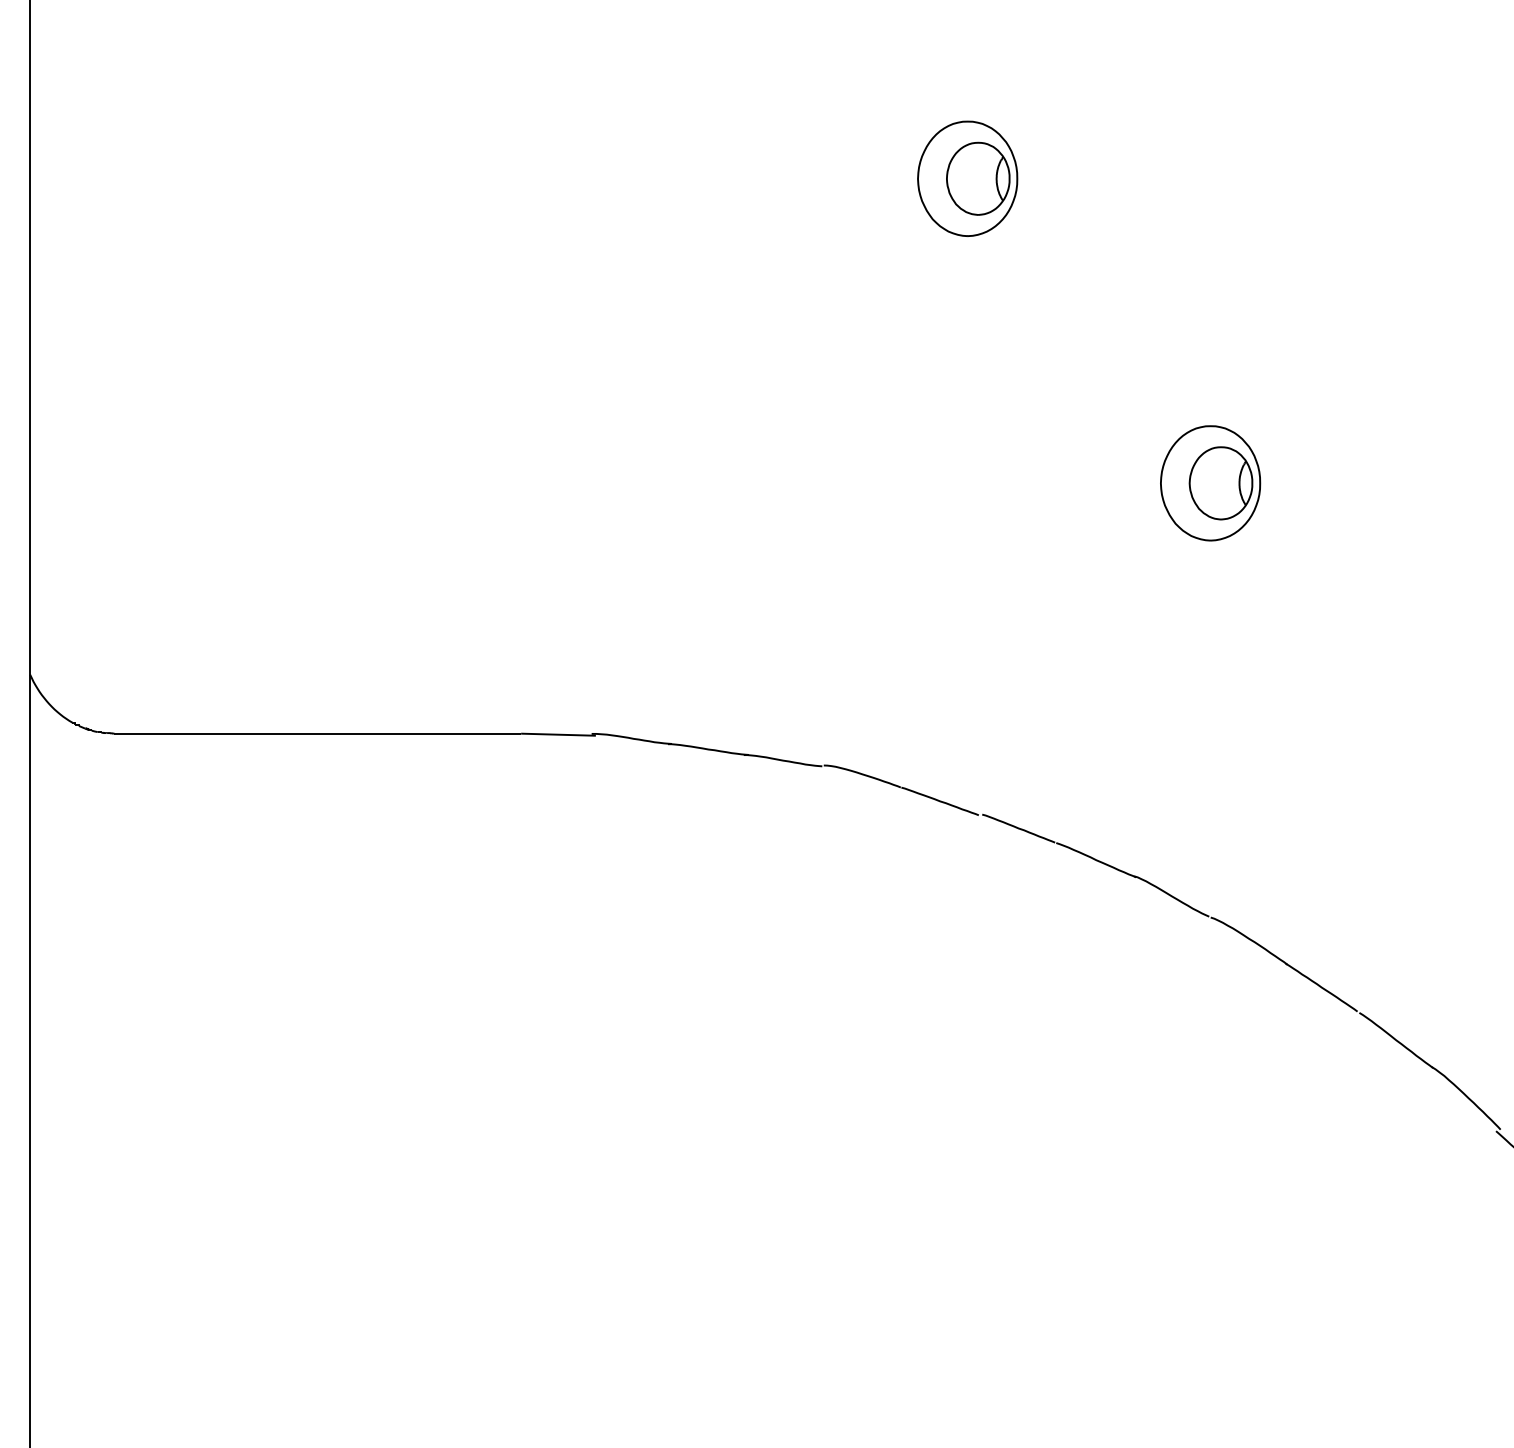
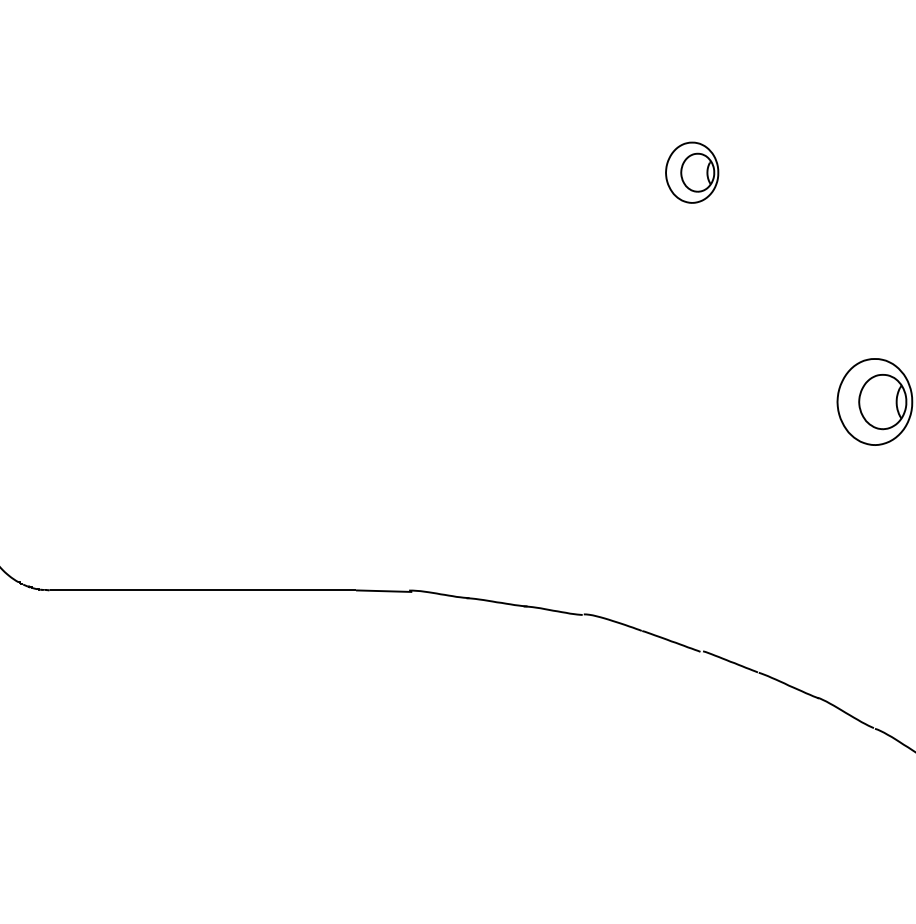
part: (967, 178) -> (691, 172), size x0.7

